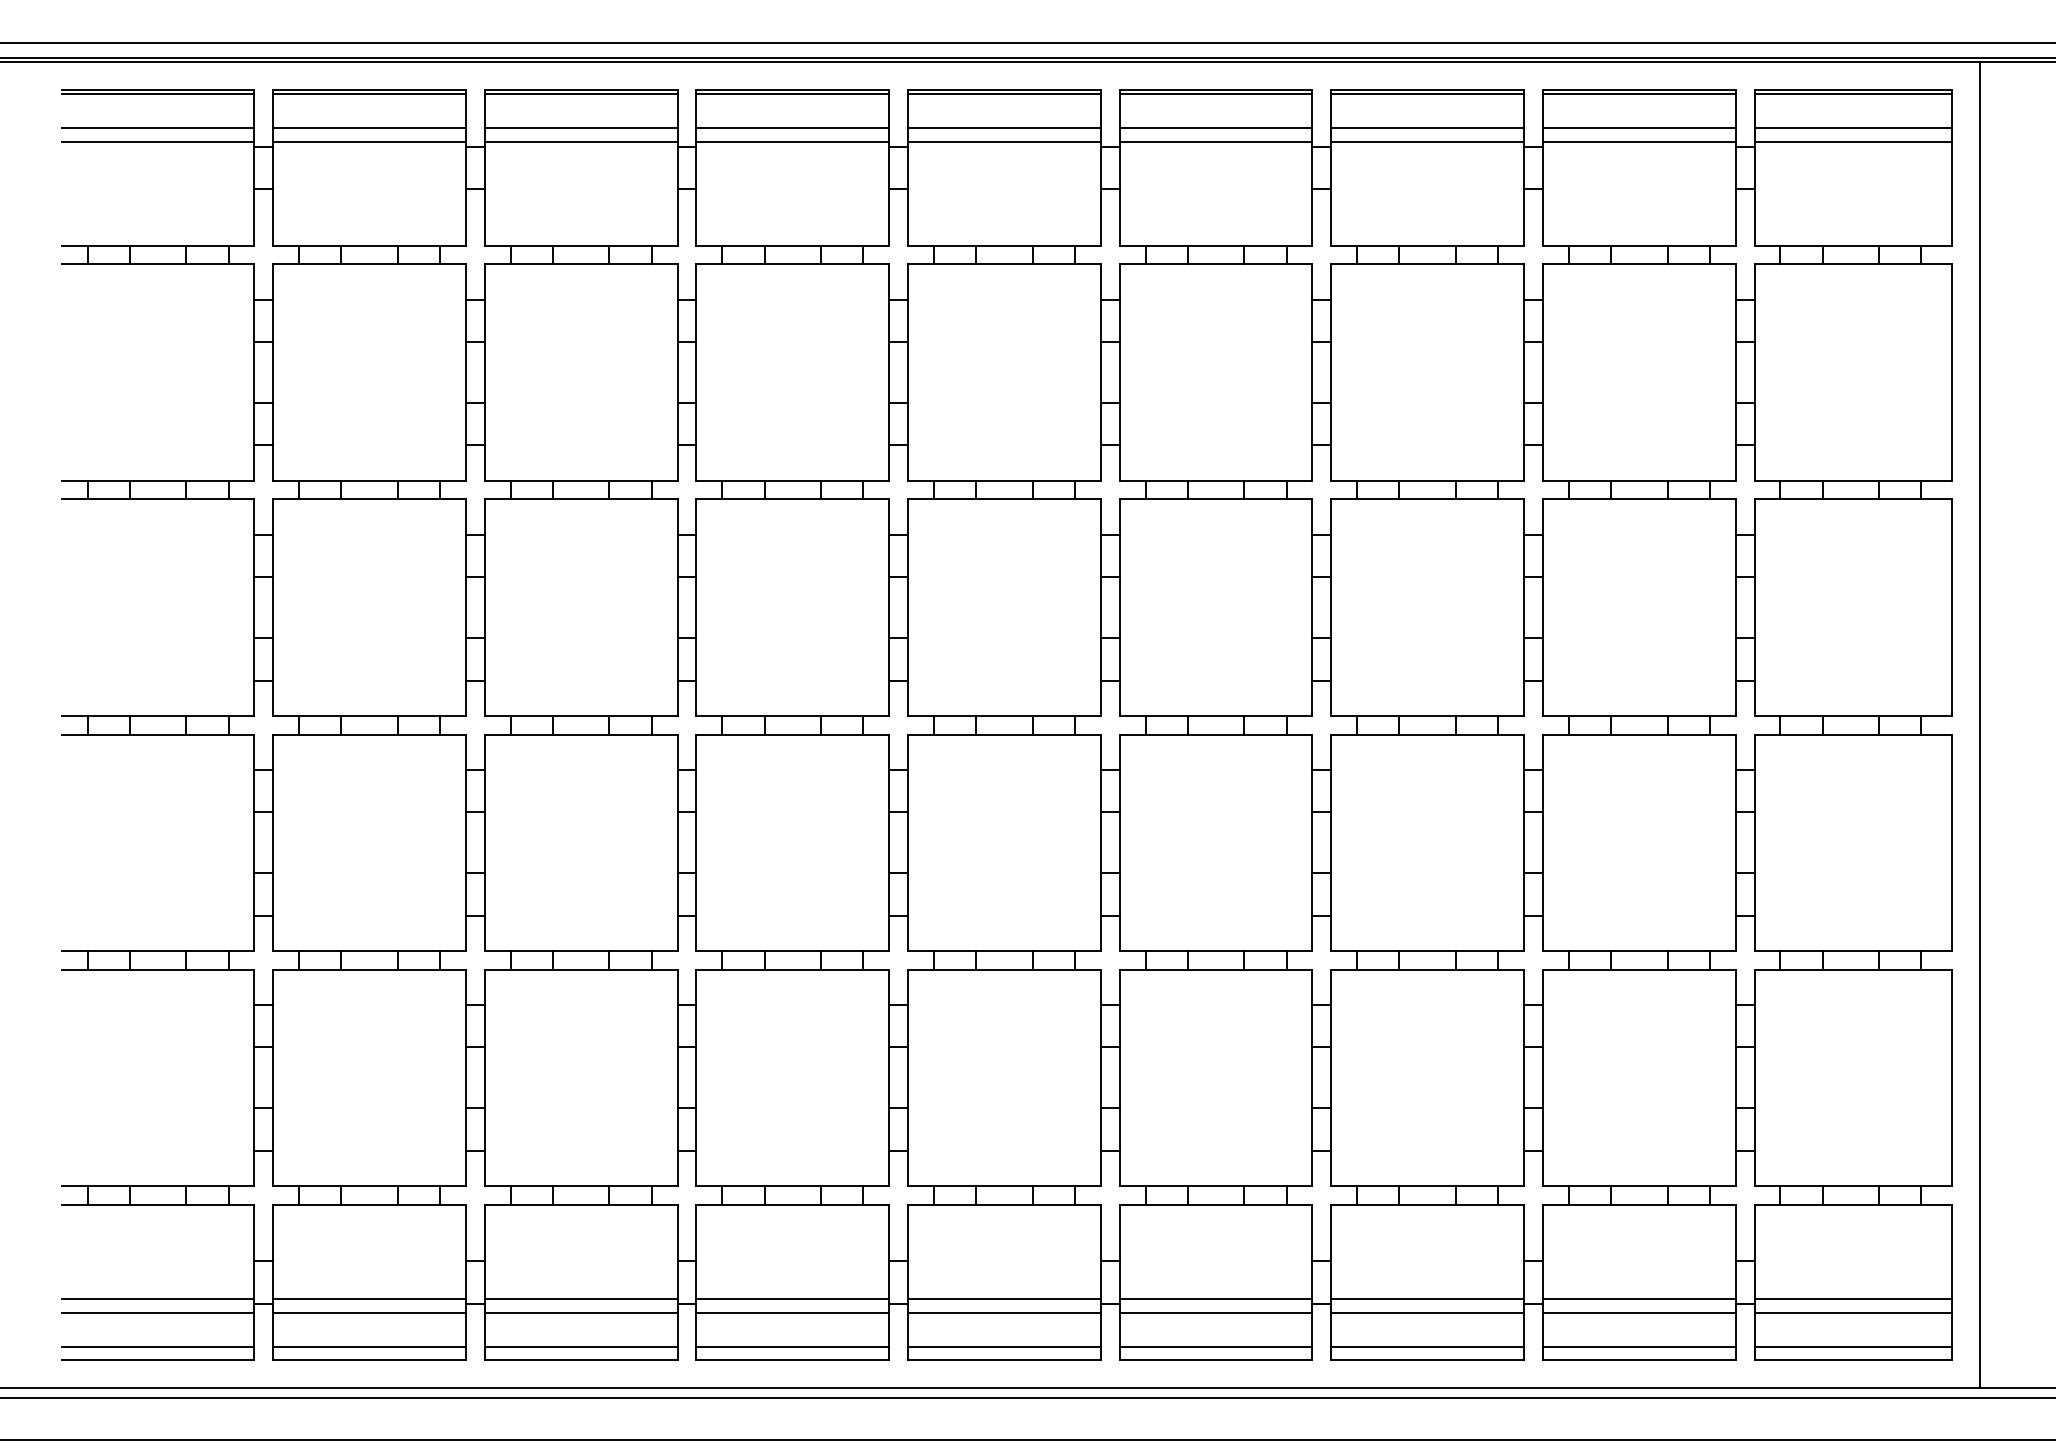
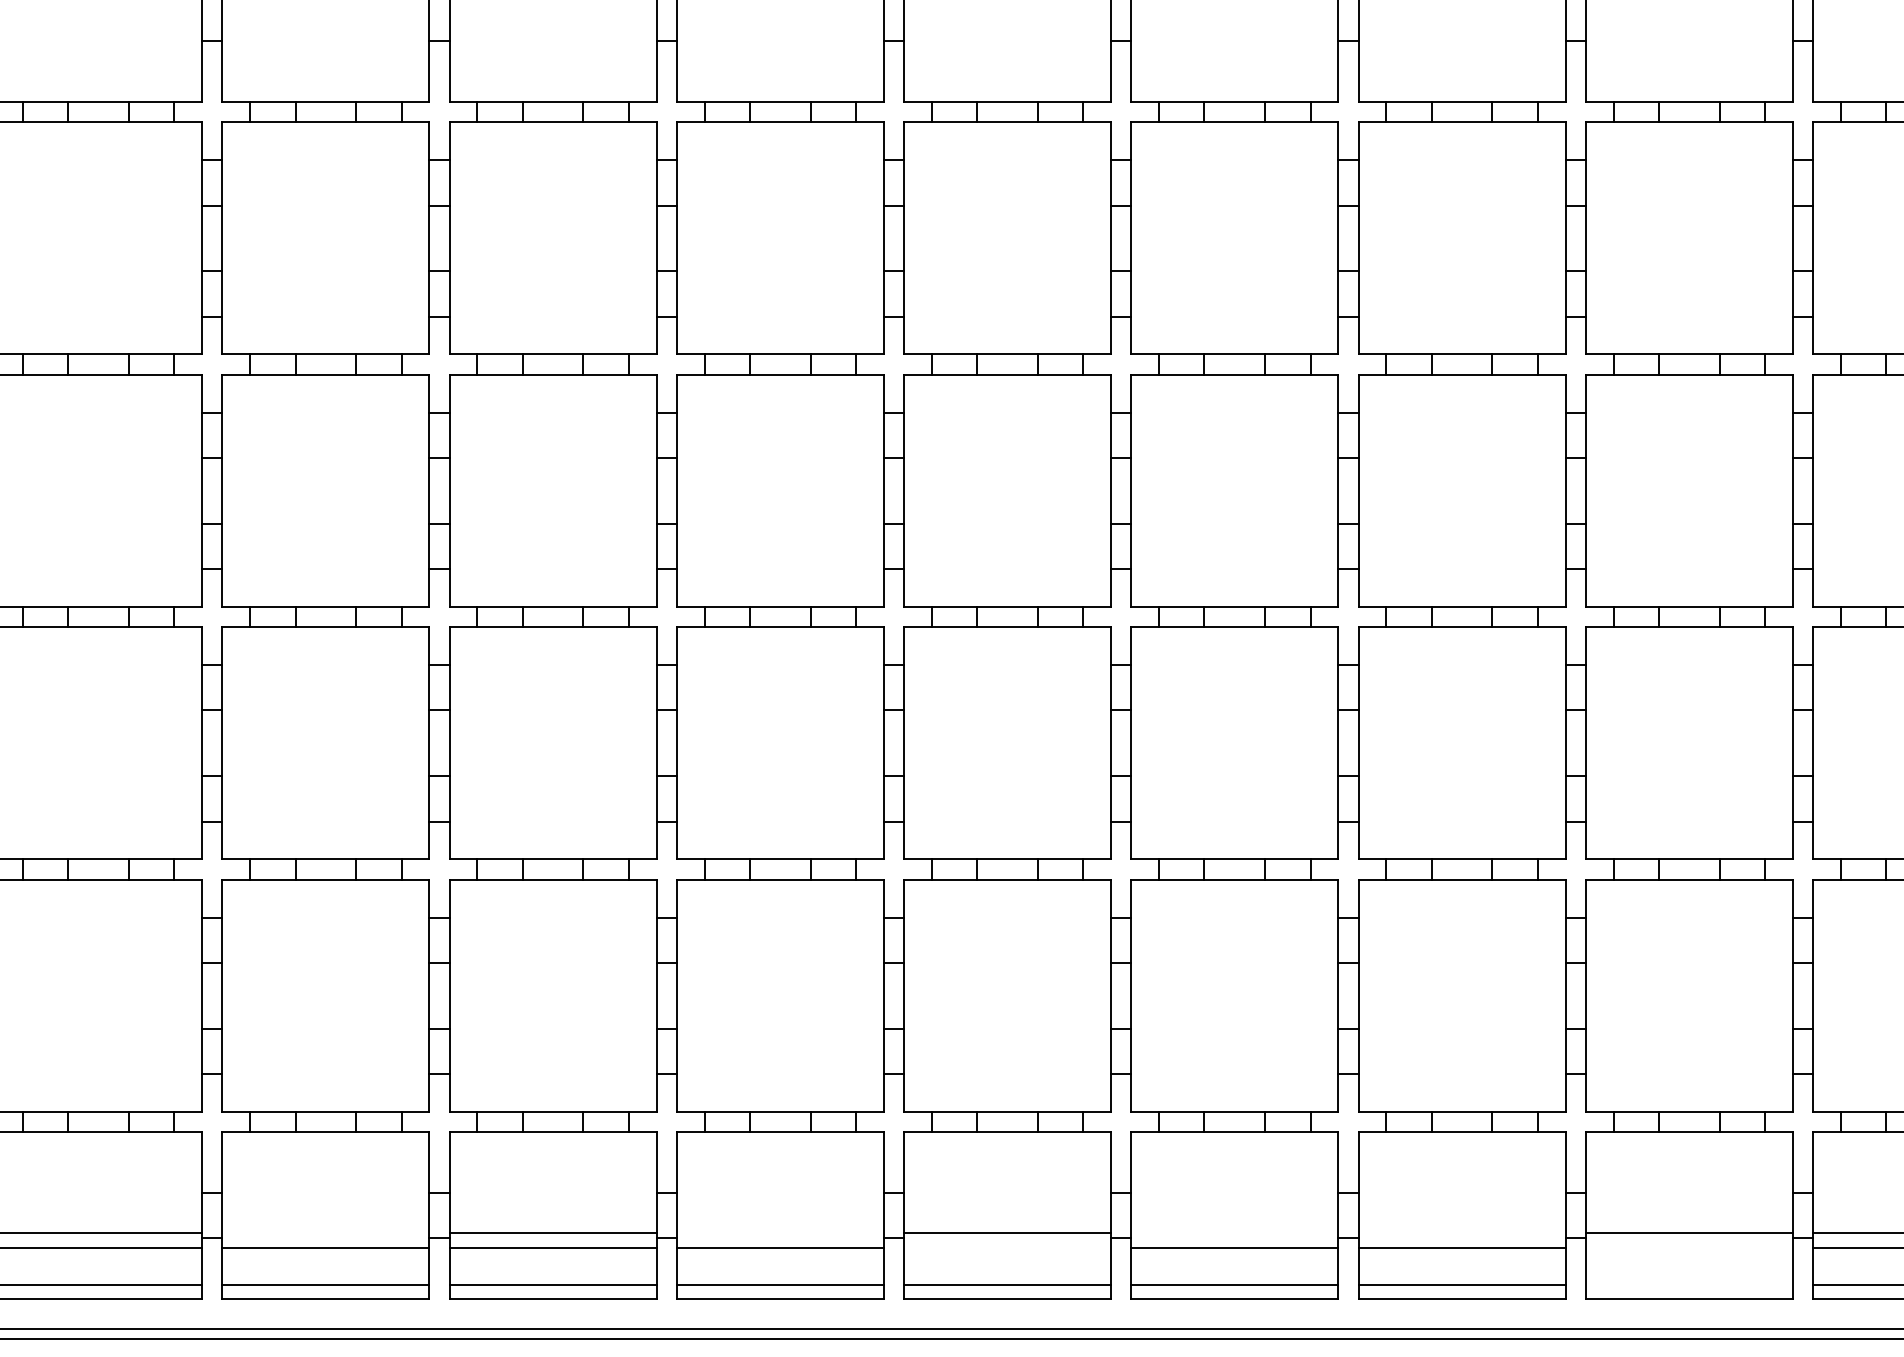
line: (369, 1298) -> (325, 1232), removed
line: (792, 1298) -> (779, 1232), removed
line: (1215, 1298) -> (1234, 1232), removed
line: (1427, 1298) -> (1461, 1232), removed
line: (1004, 1312) -> (1007, 1247), removed
line: (1638, 1312) -> (1688, 1247), removed
line: (1638, 1346) -> (1688, 1284), removed

